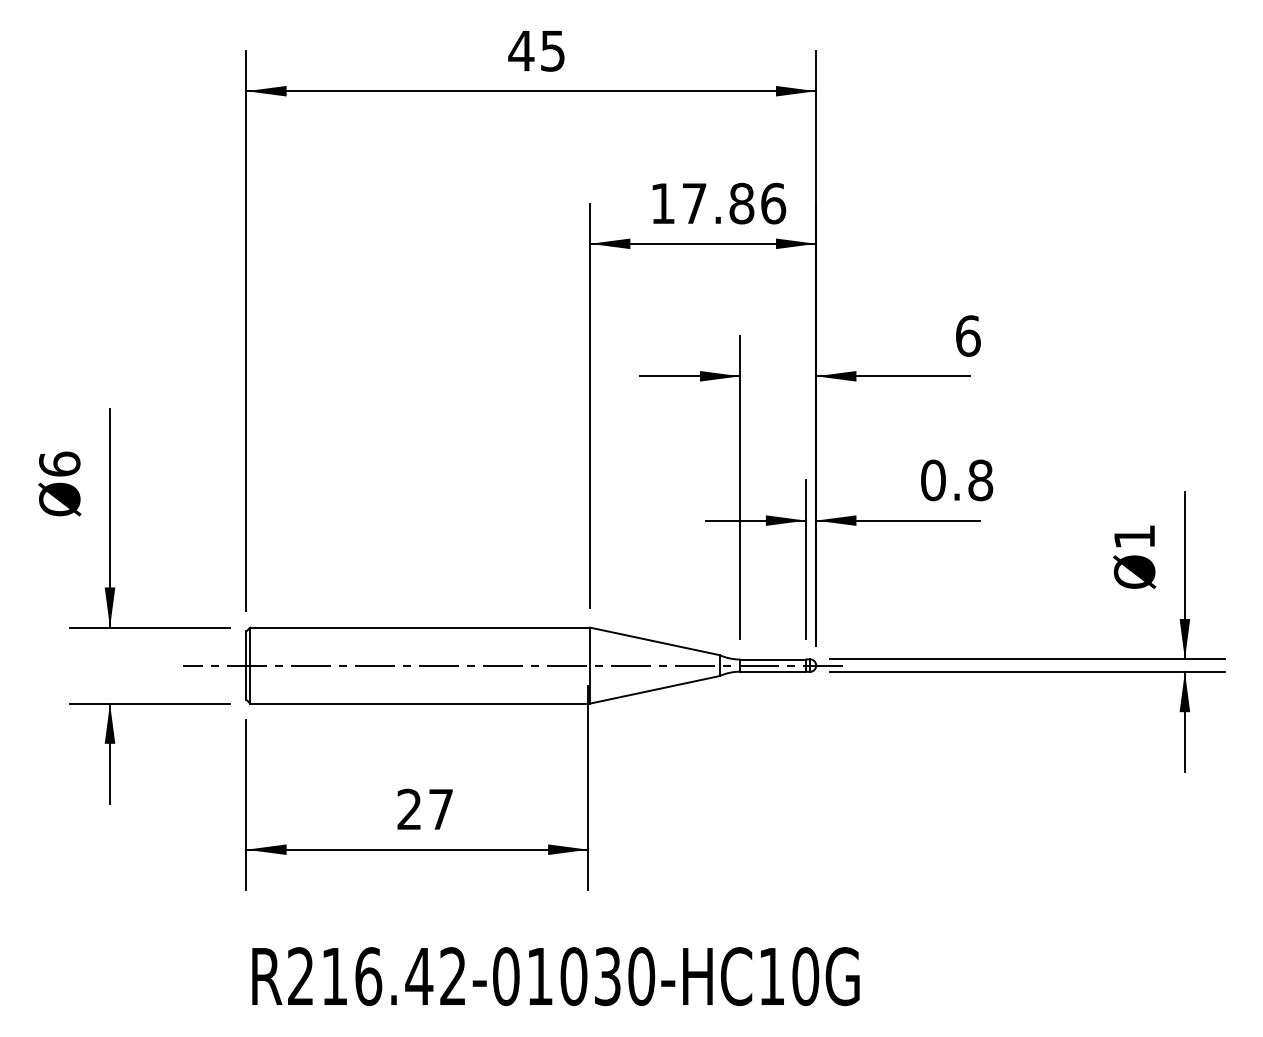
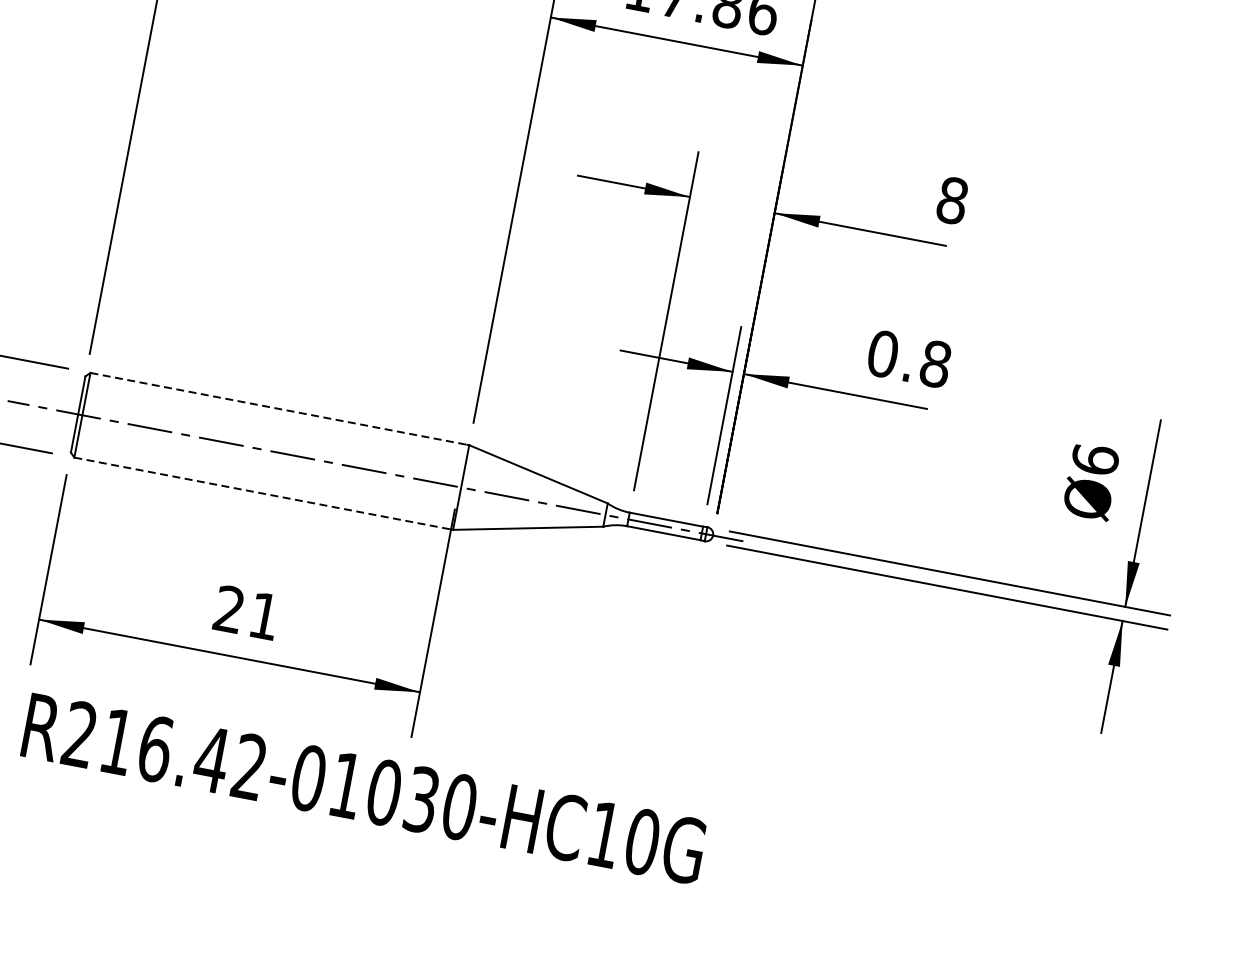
text: (968, 335) -> (952, 200), 6 -> 8
text: (1134, 536) -> (1095, 459), Ø1 -> Ø6
line: (419, 627) -> (279, 408), solid -> dashed
line: (419, 703) -> (262, 493), solid -> dashed
text: (440, 809) -> (263, 616), 27 -> 21
text: (555, 976) -> (363, 788), moved

